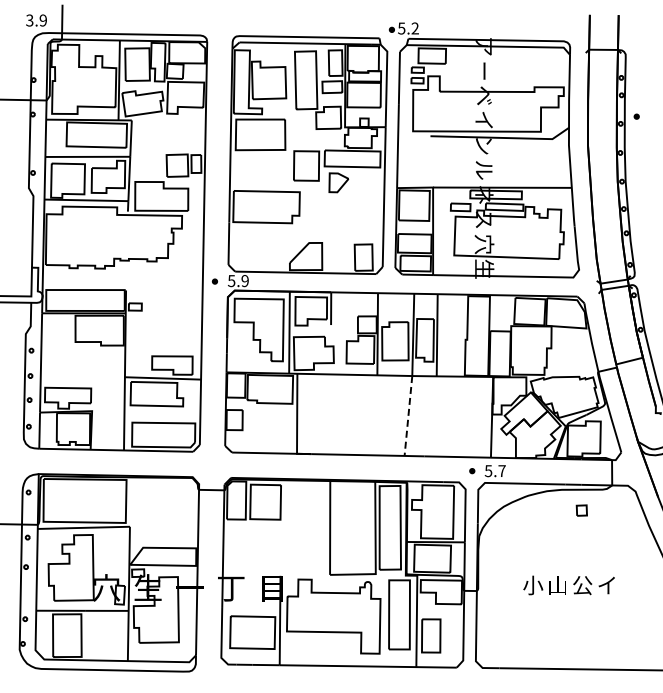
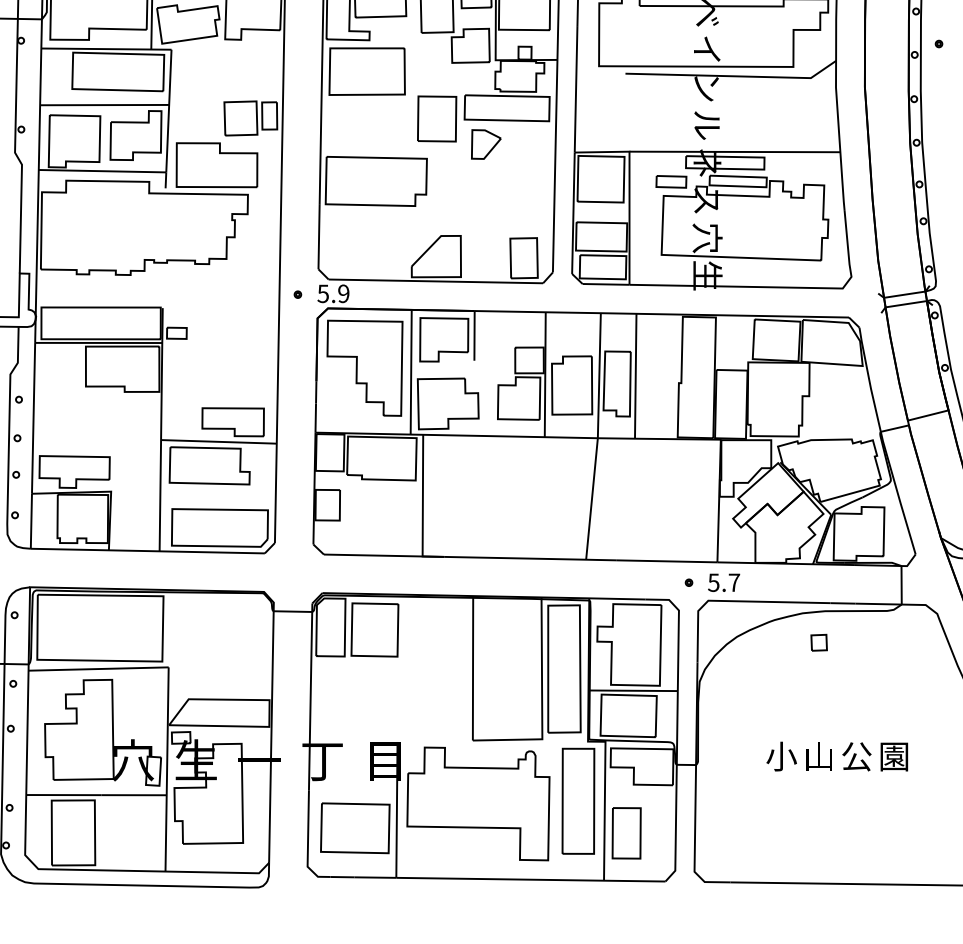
line: (408, 416) -> (592, 499), dashed -> solid
part: (581, 510) -> (818, 642), moved
text: (607, 585) -> (894, 756), イ -> 園

